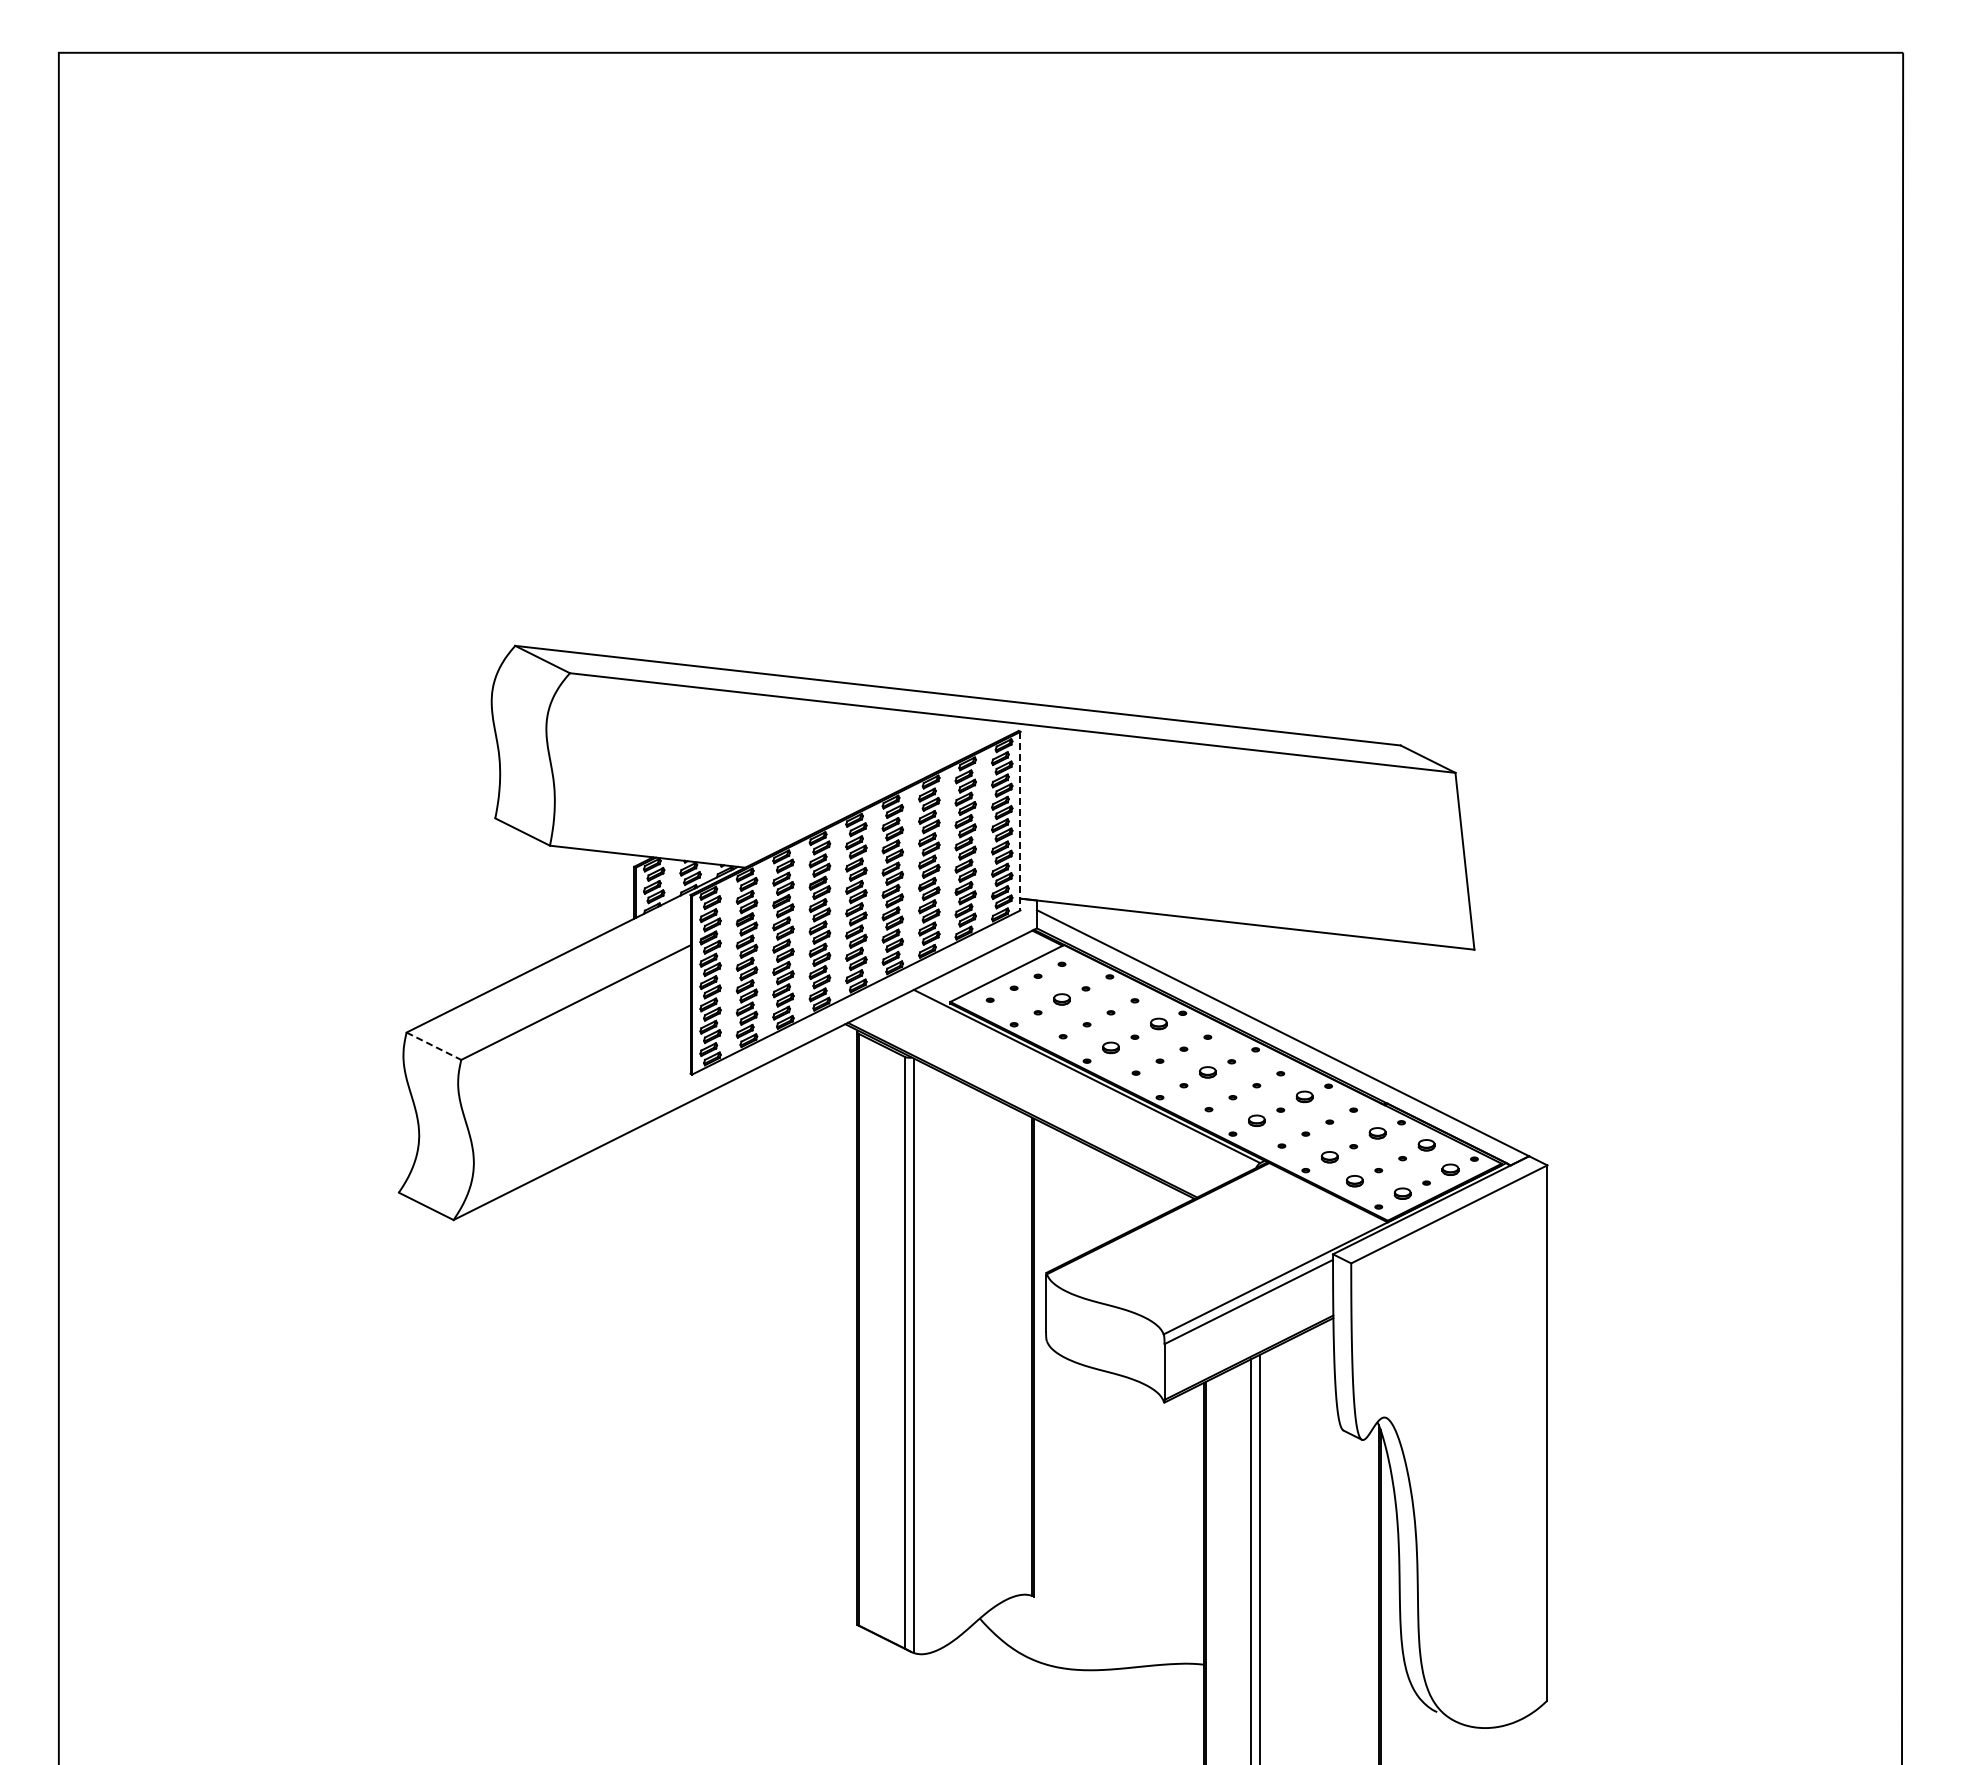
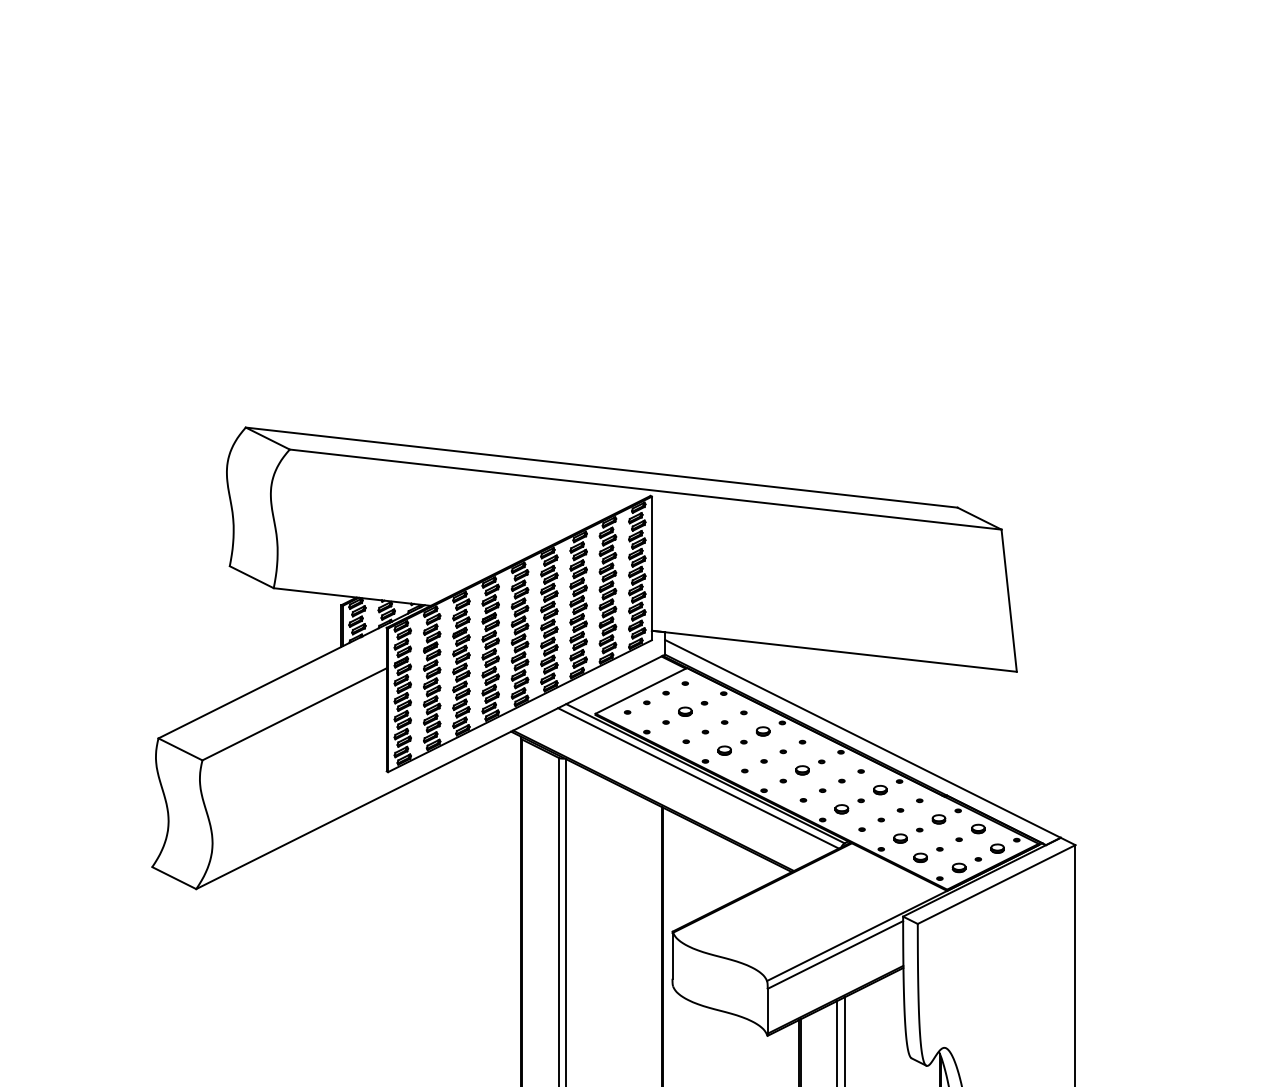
line: (1020, 821) -> (651, 568), dashed -> solid
line: (433, 1046) -> (180, 749), dashed -> solid
line: (1078, 1081) -> (698, 777), added

